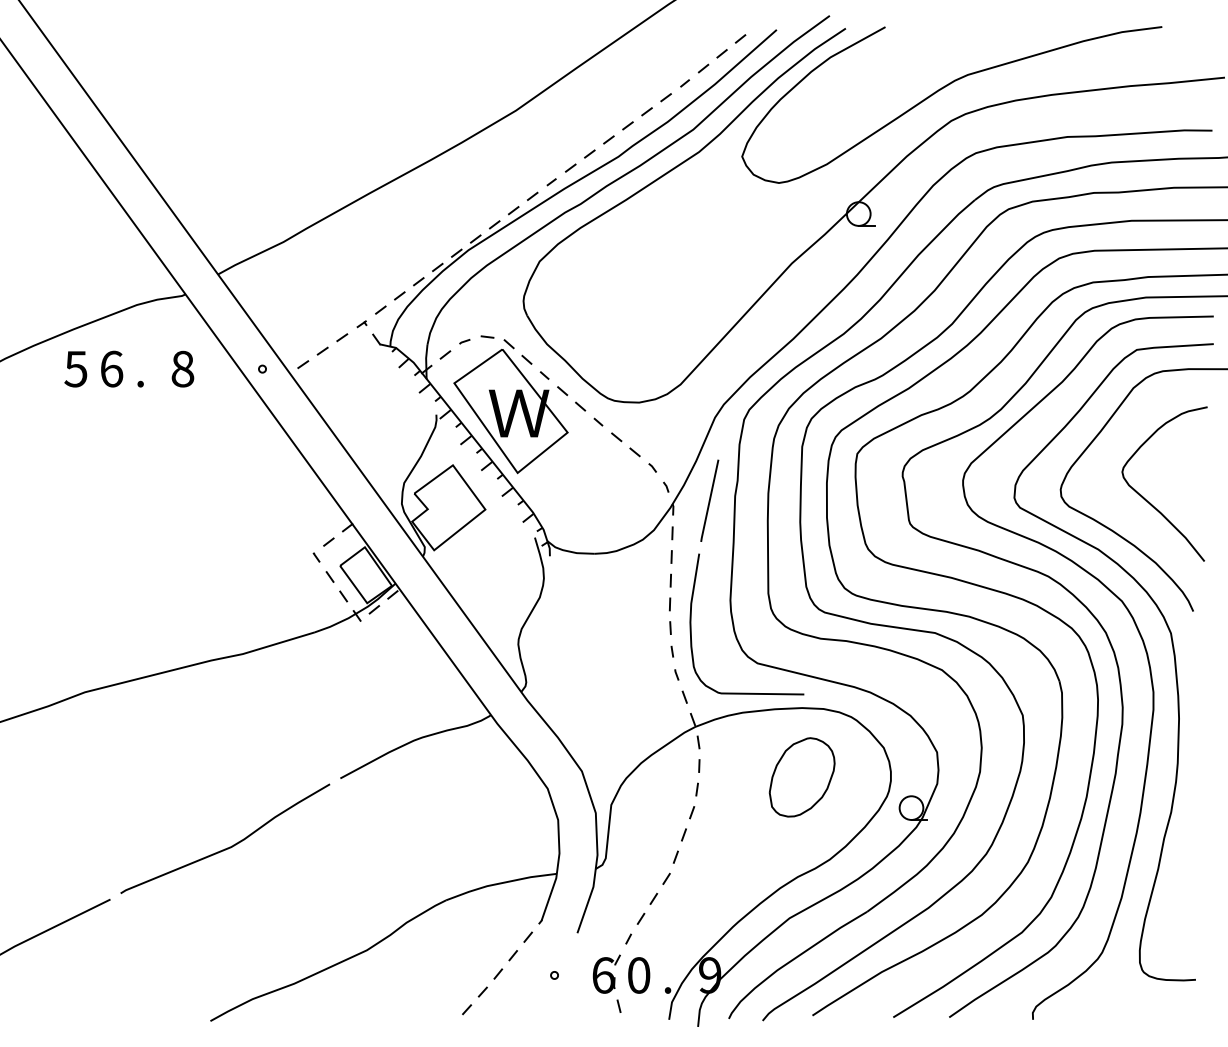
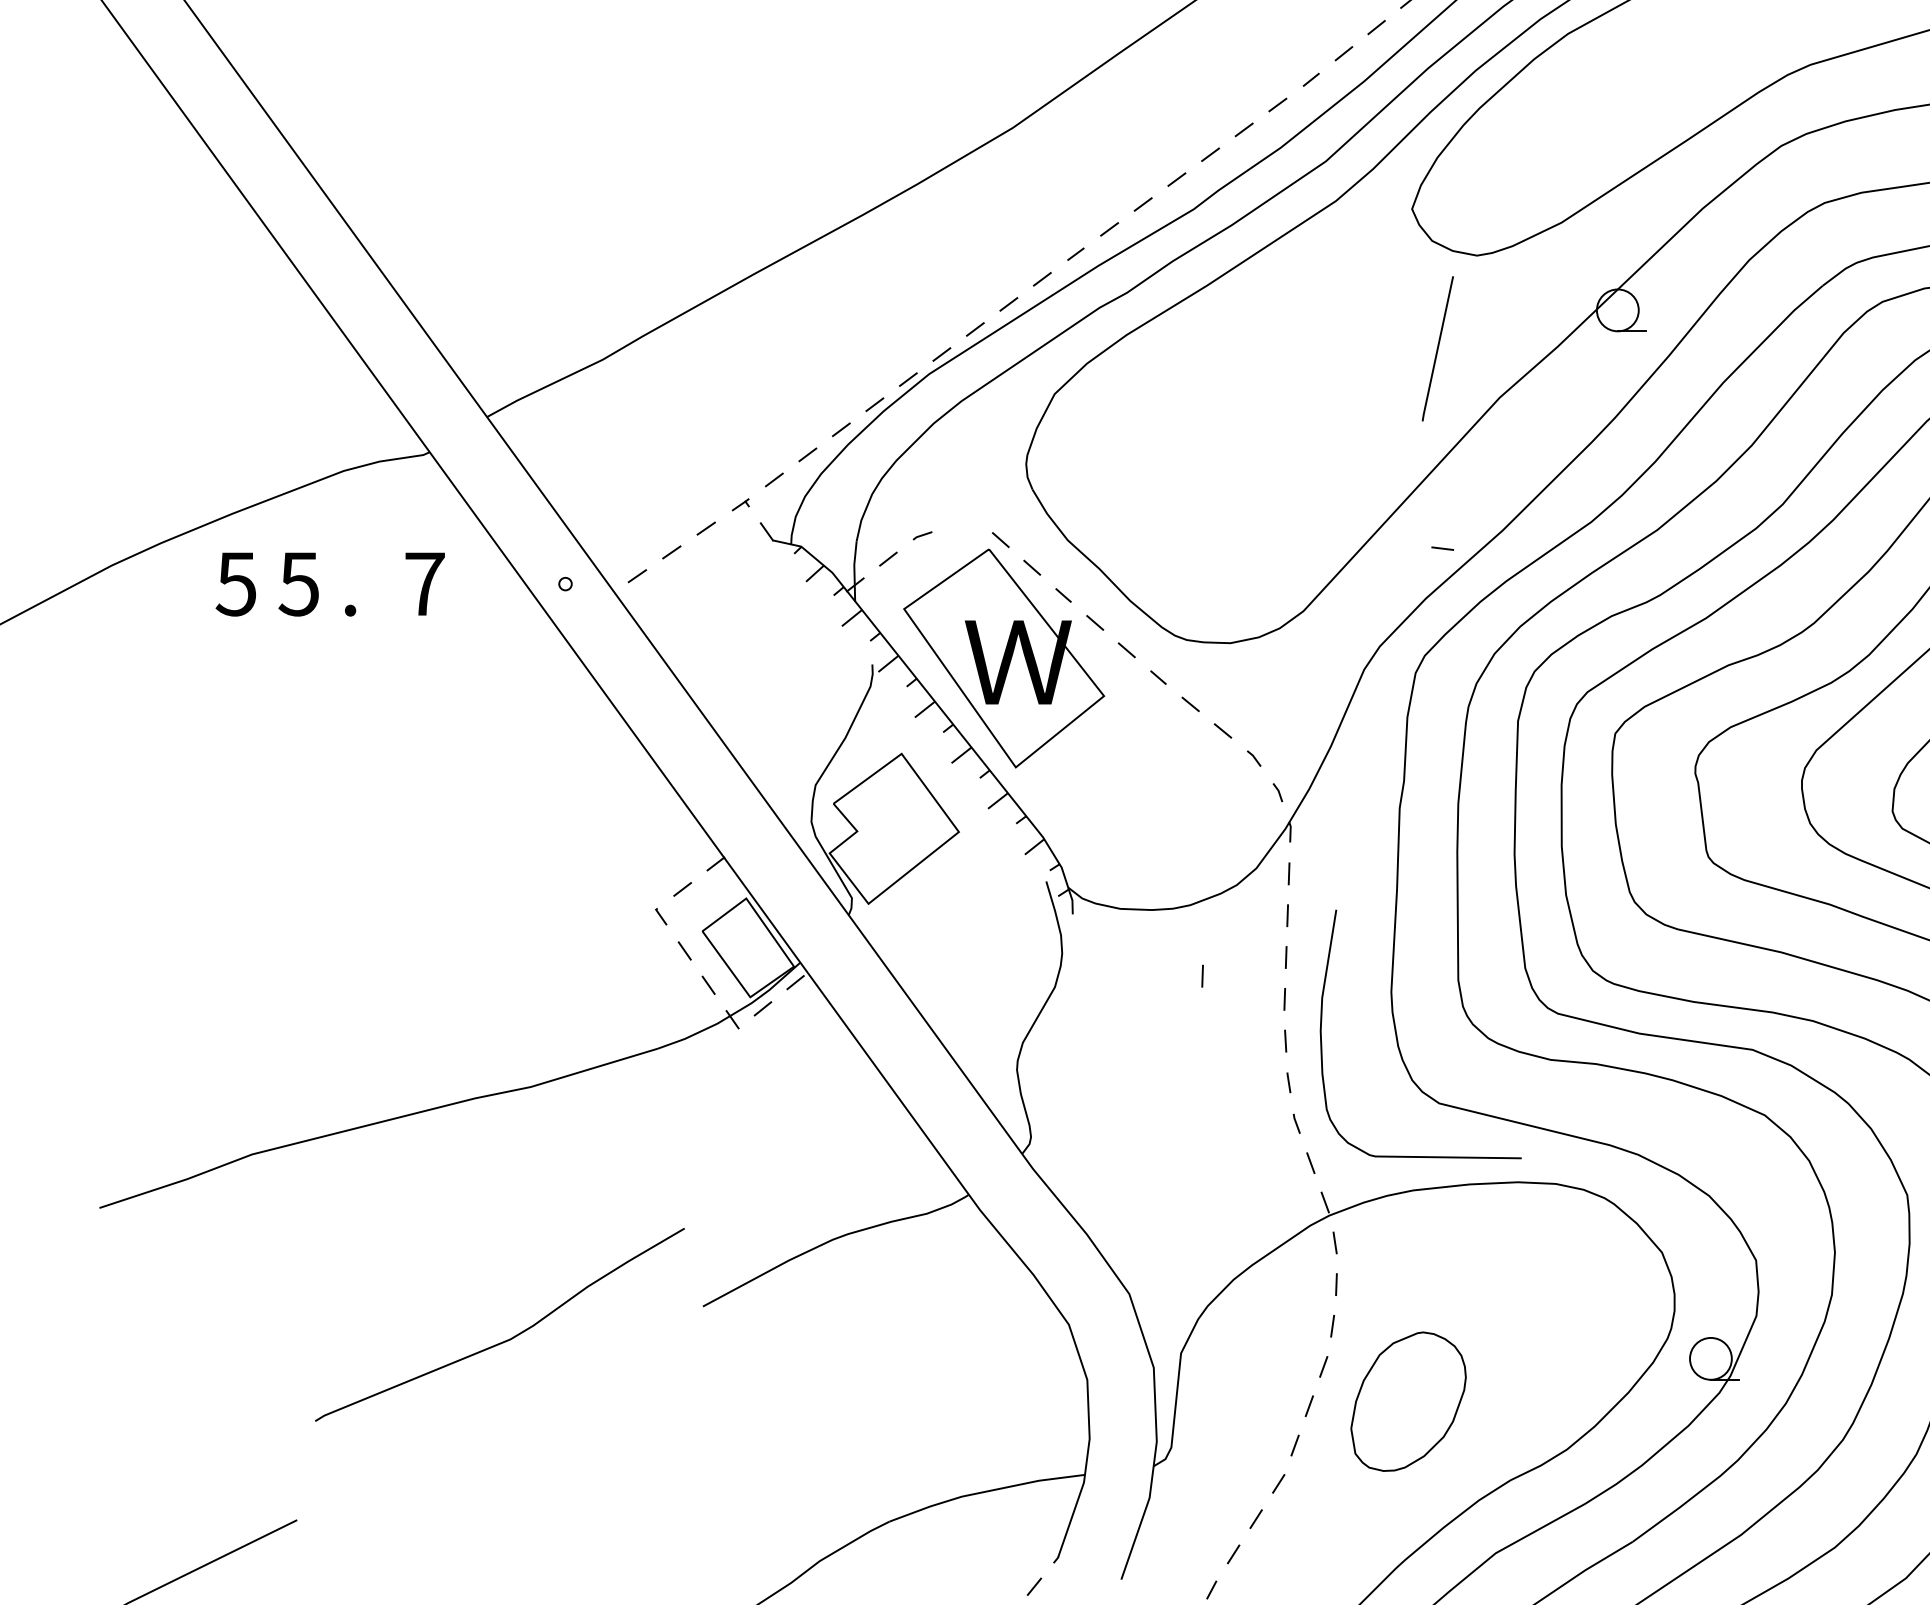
line: (487, 336) -> (1442, 547), moved
text: (111, 368) -> (298, 582), 6 -> 5
text: (182, 368) -> (424, 582), 8 -> 7
line: (709, 500) -> (1437, 348), moved
line: (623, 591) -> (1202, 976), added
part: (801, 777) -> (1407, 1401), moved
curve: (229, 846) -> (507, 1338), moved

